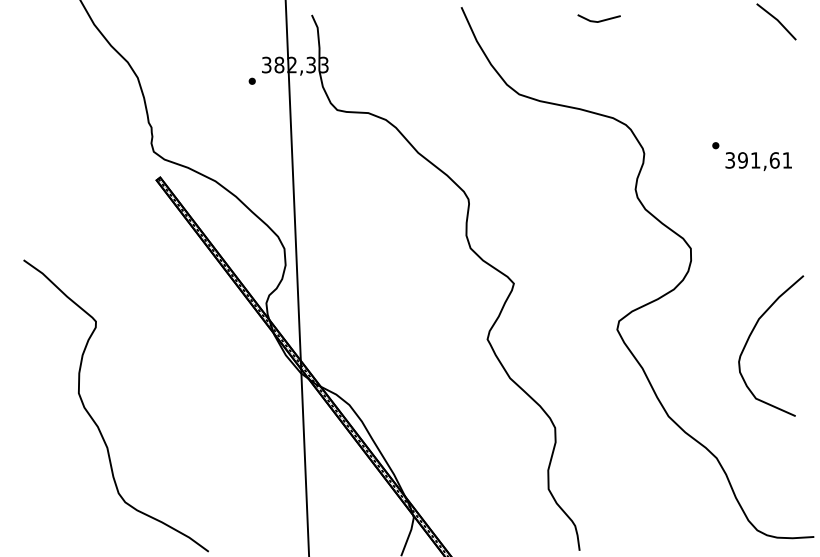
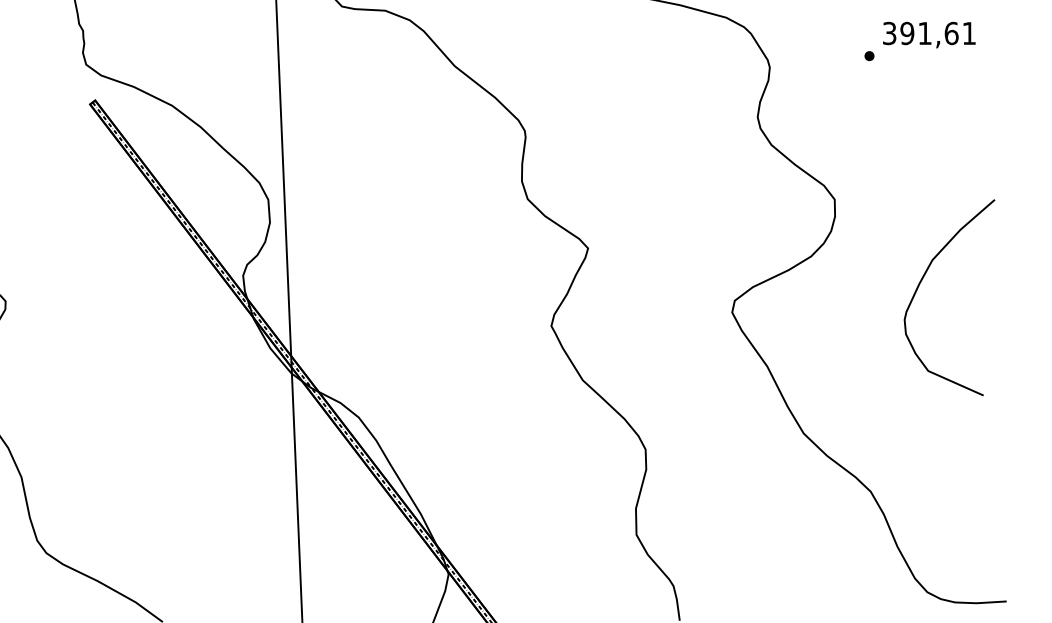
text: (758, 161) -> (928, 34), moved
curve: (752, 333) -> (923, 280), moved

